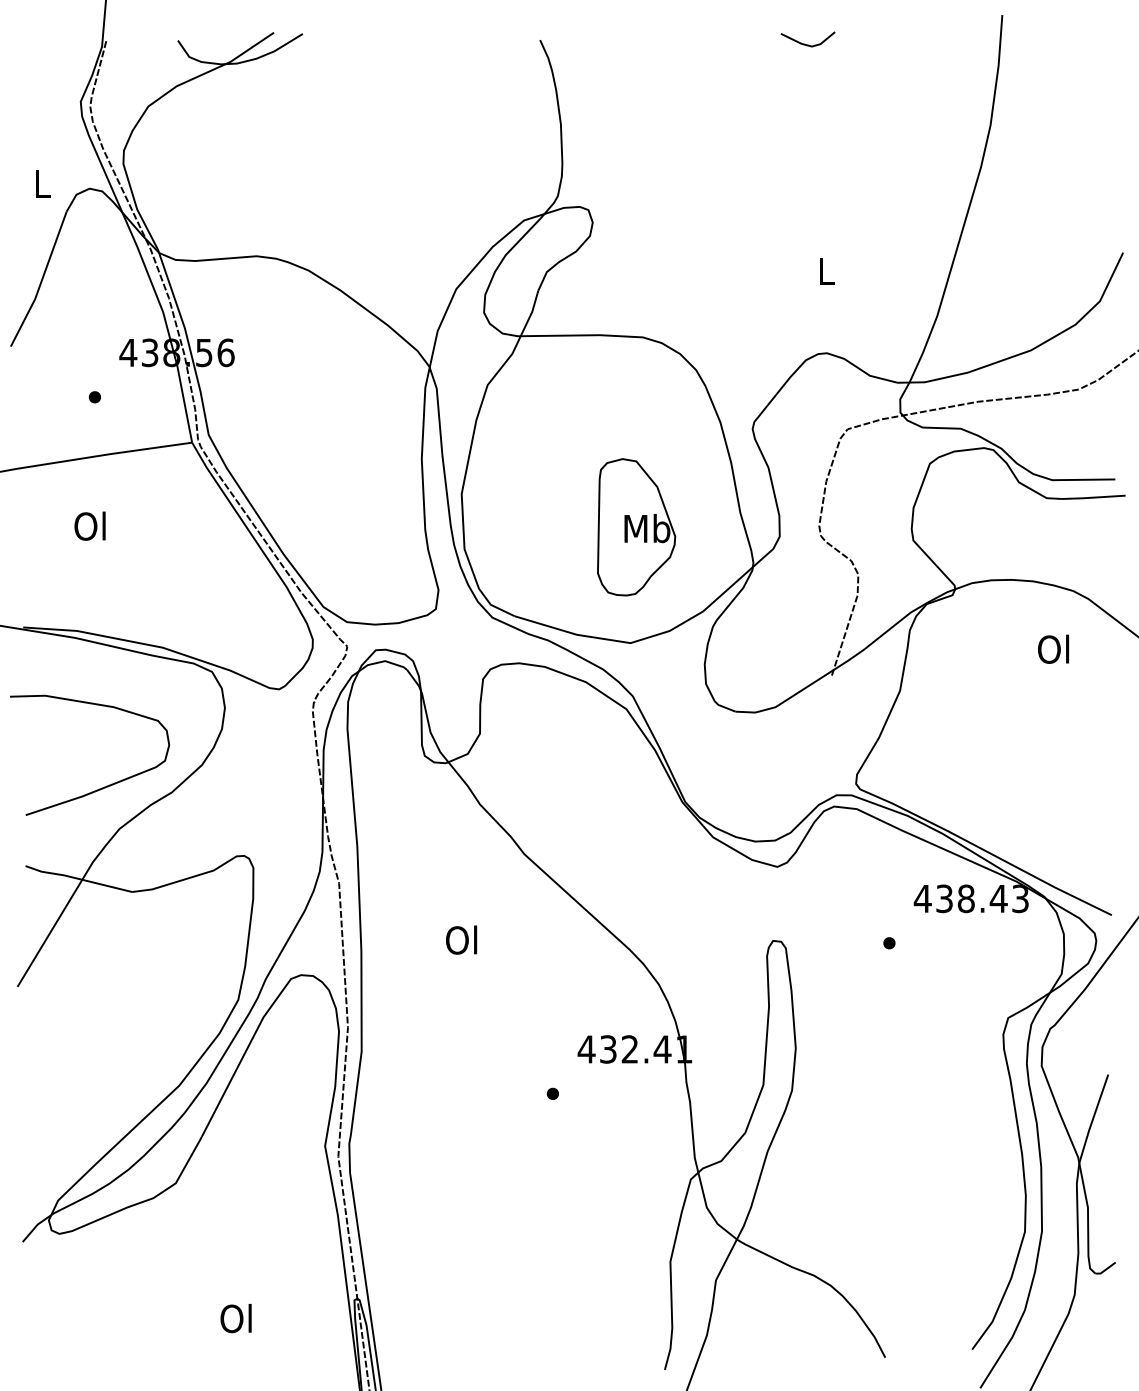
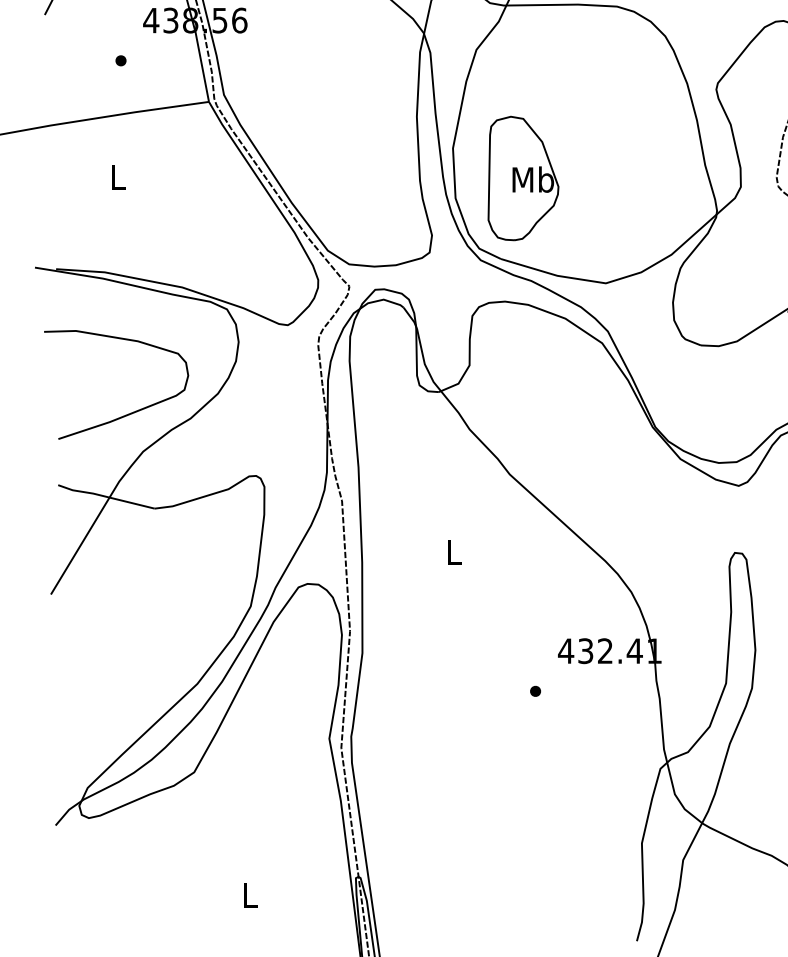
text: (89, 525) -> (116, 176), Ol -> L
part: (636, 527) -> (523, 178), moved
text: (461, 939) -> (452, 551), Ol -> L
text: (235, 1318) -> (248, 894), Ol -> L

